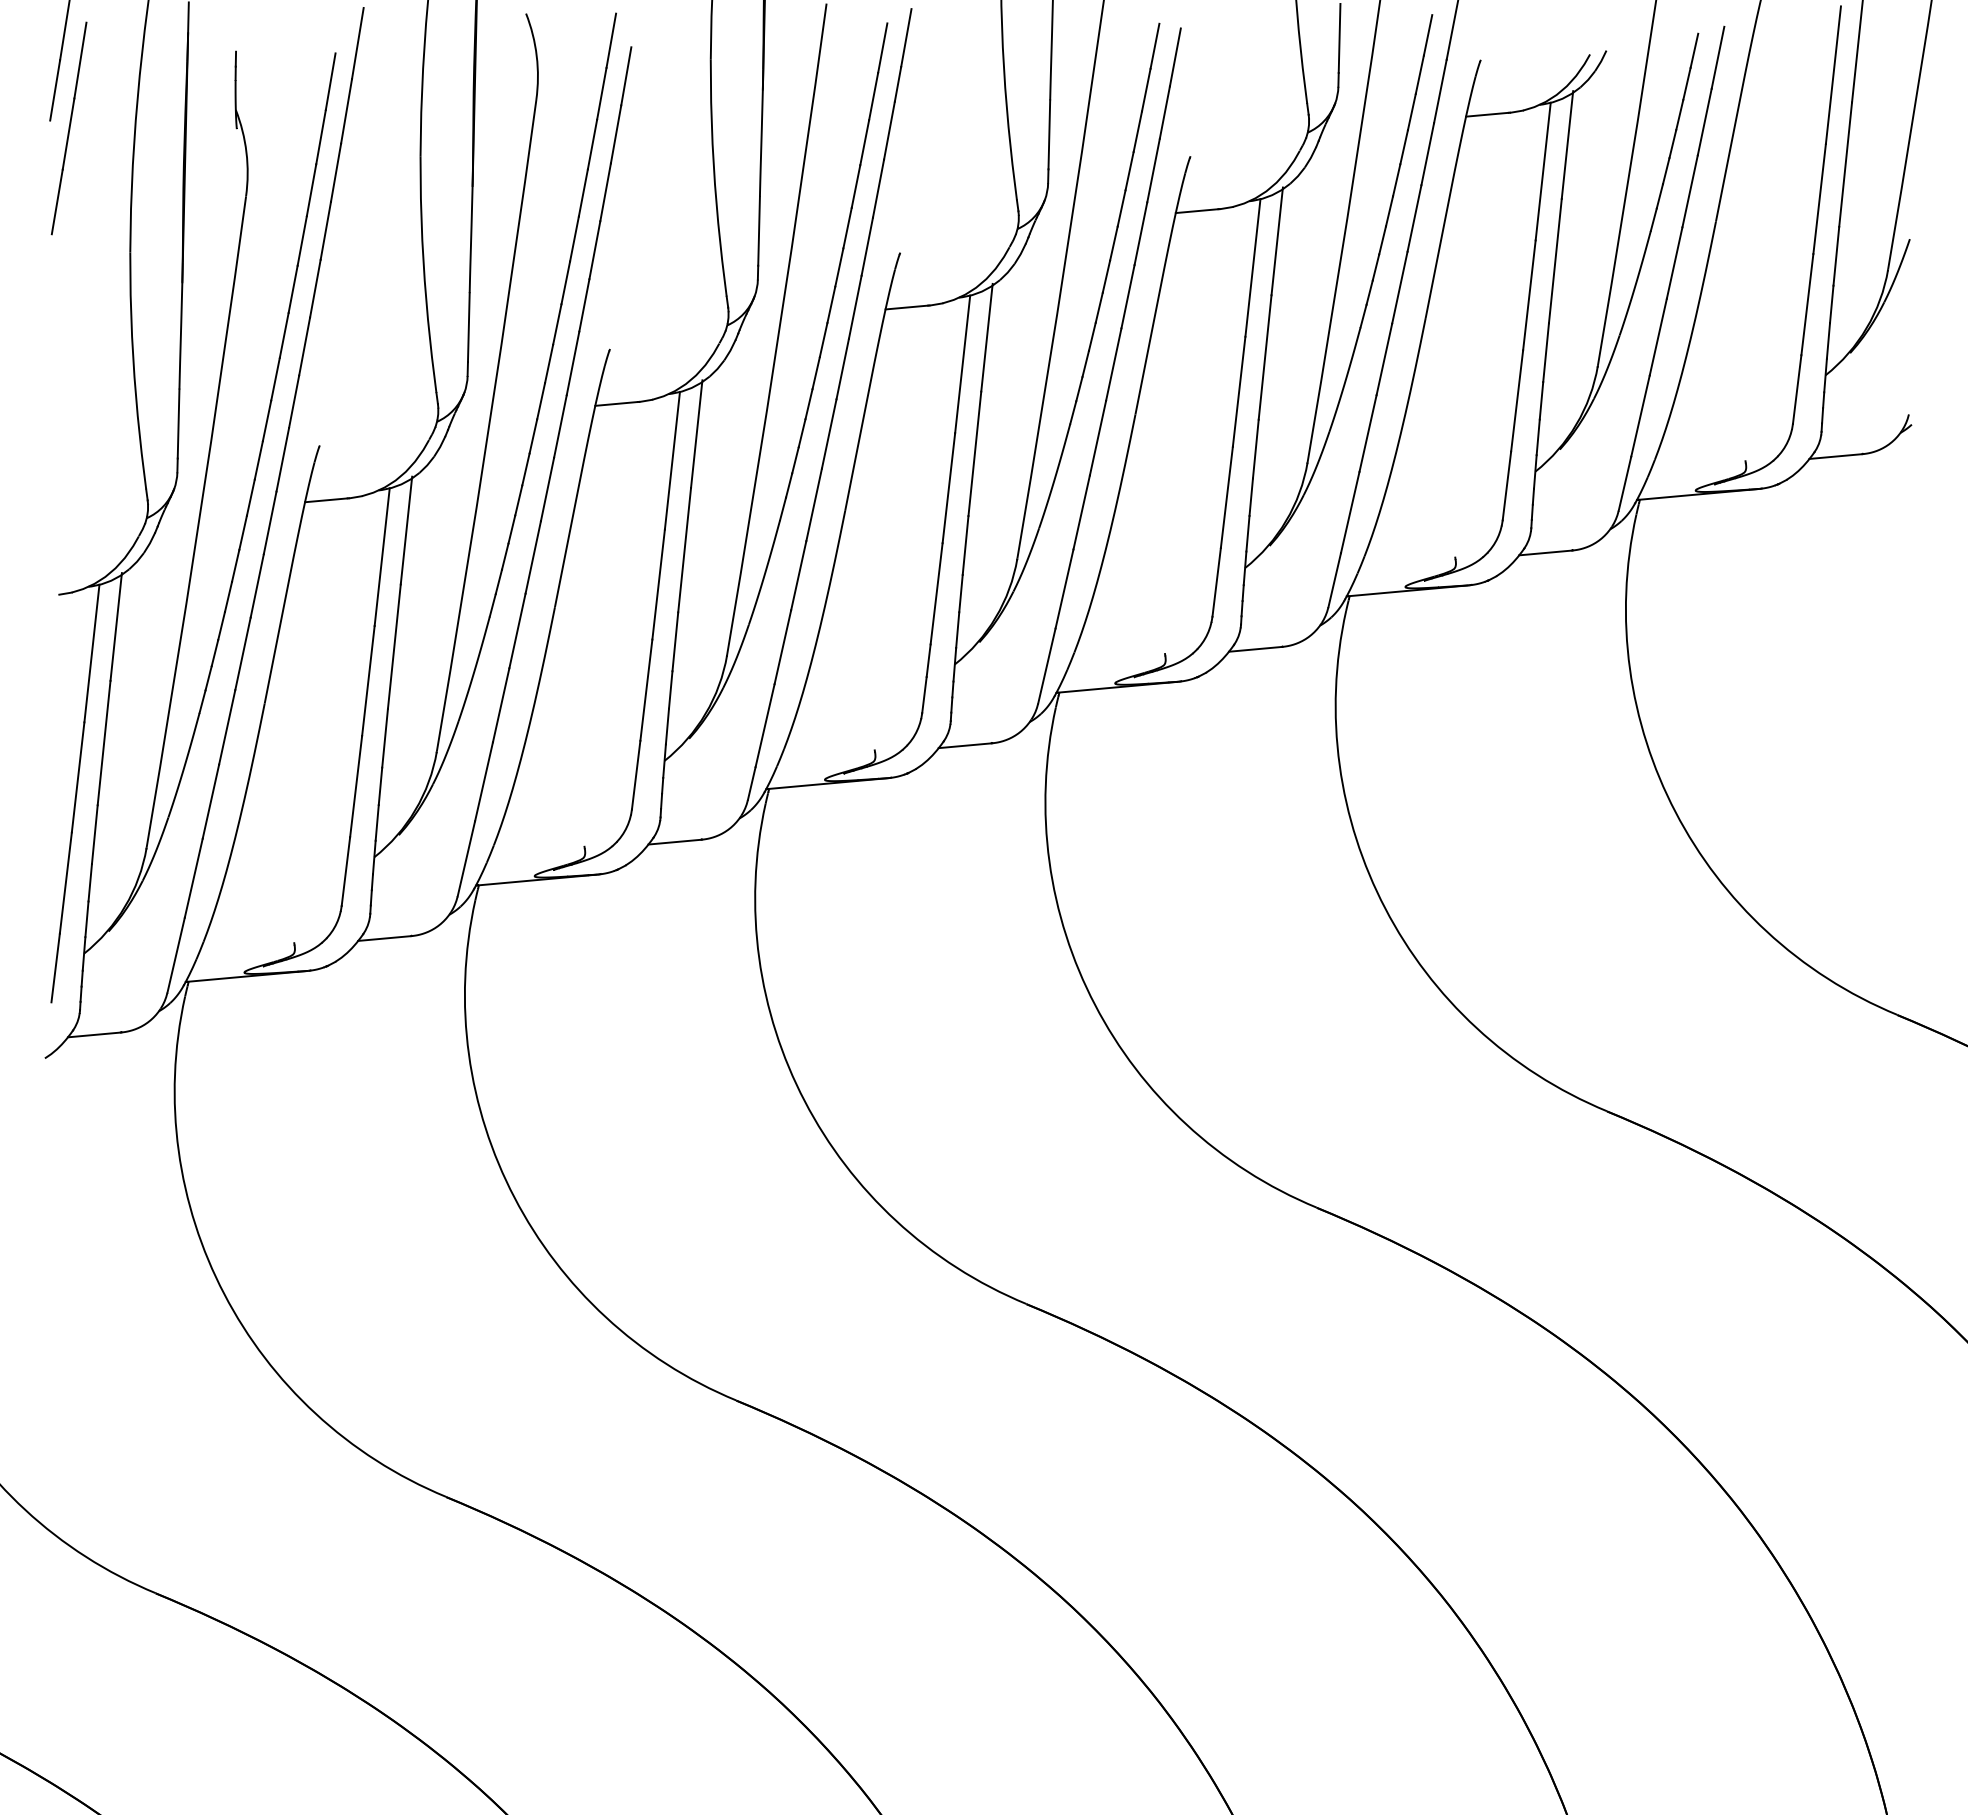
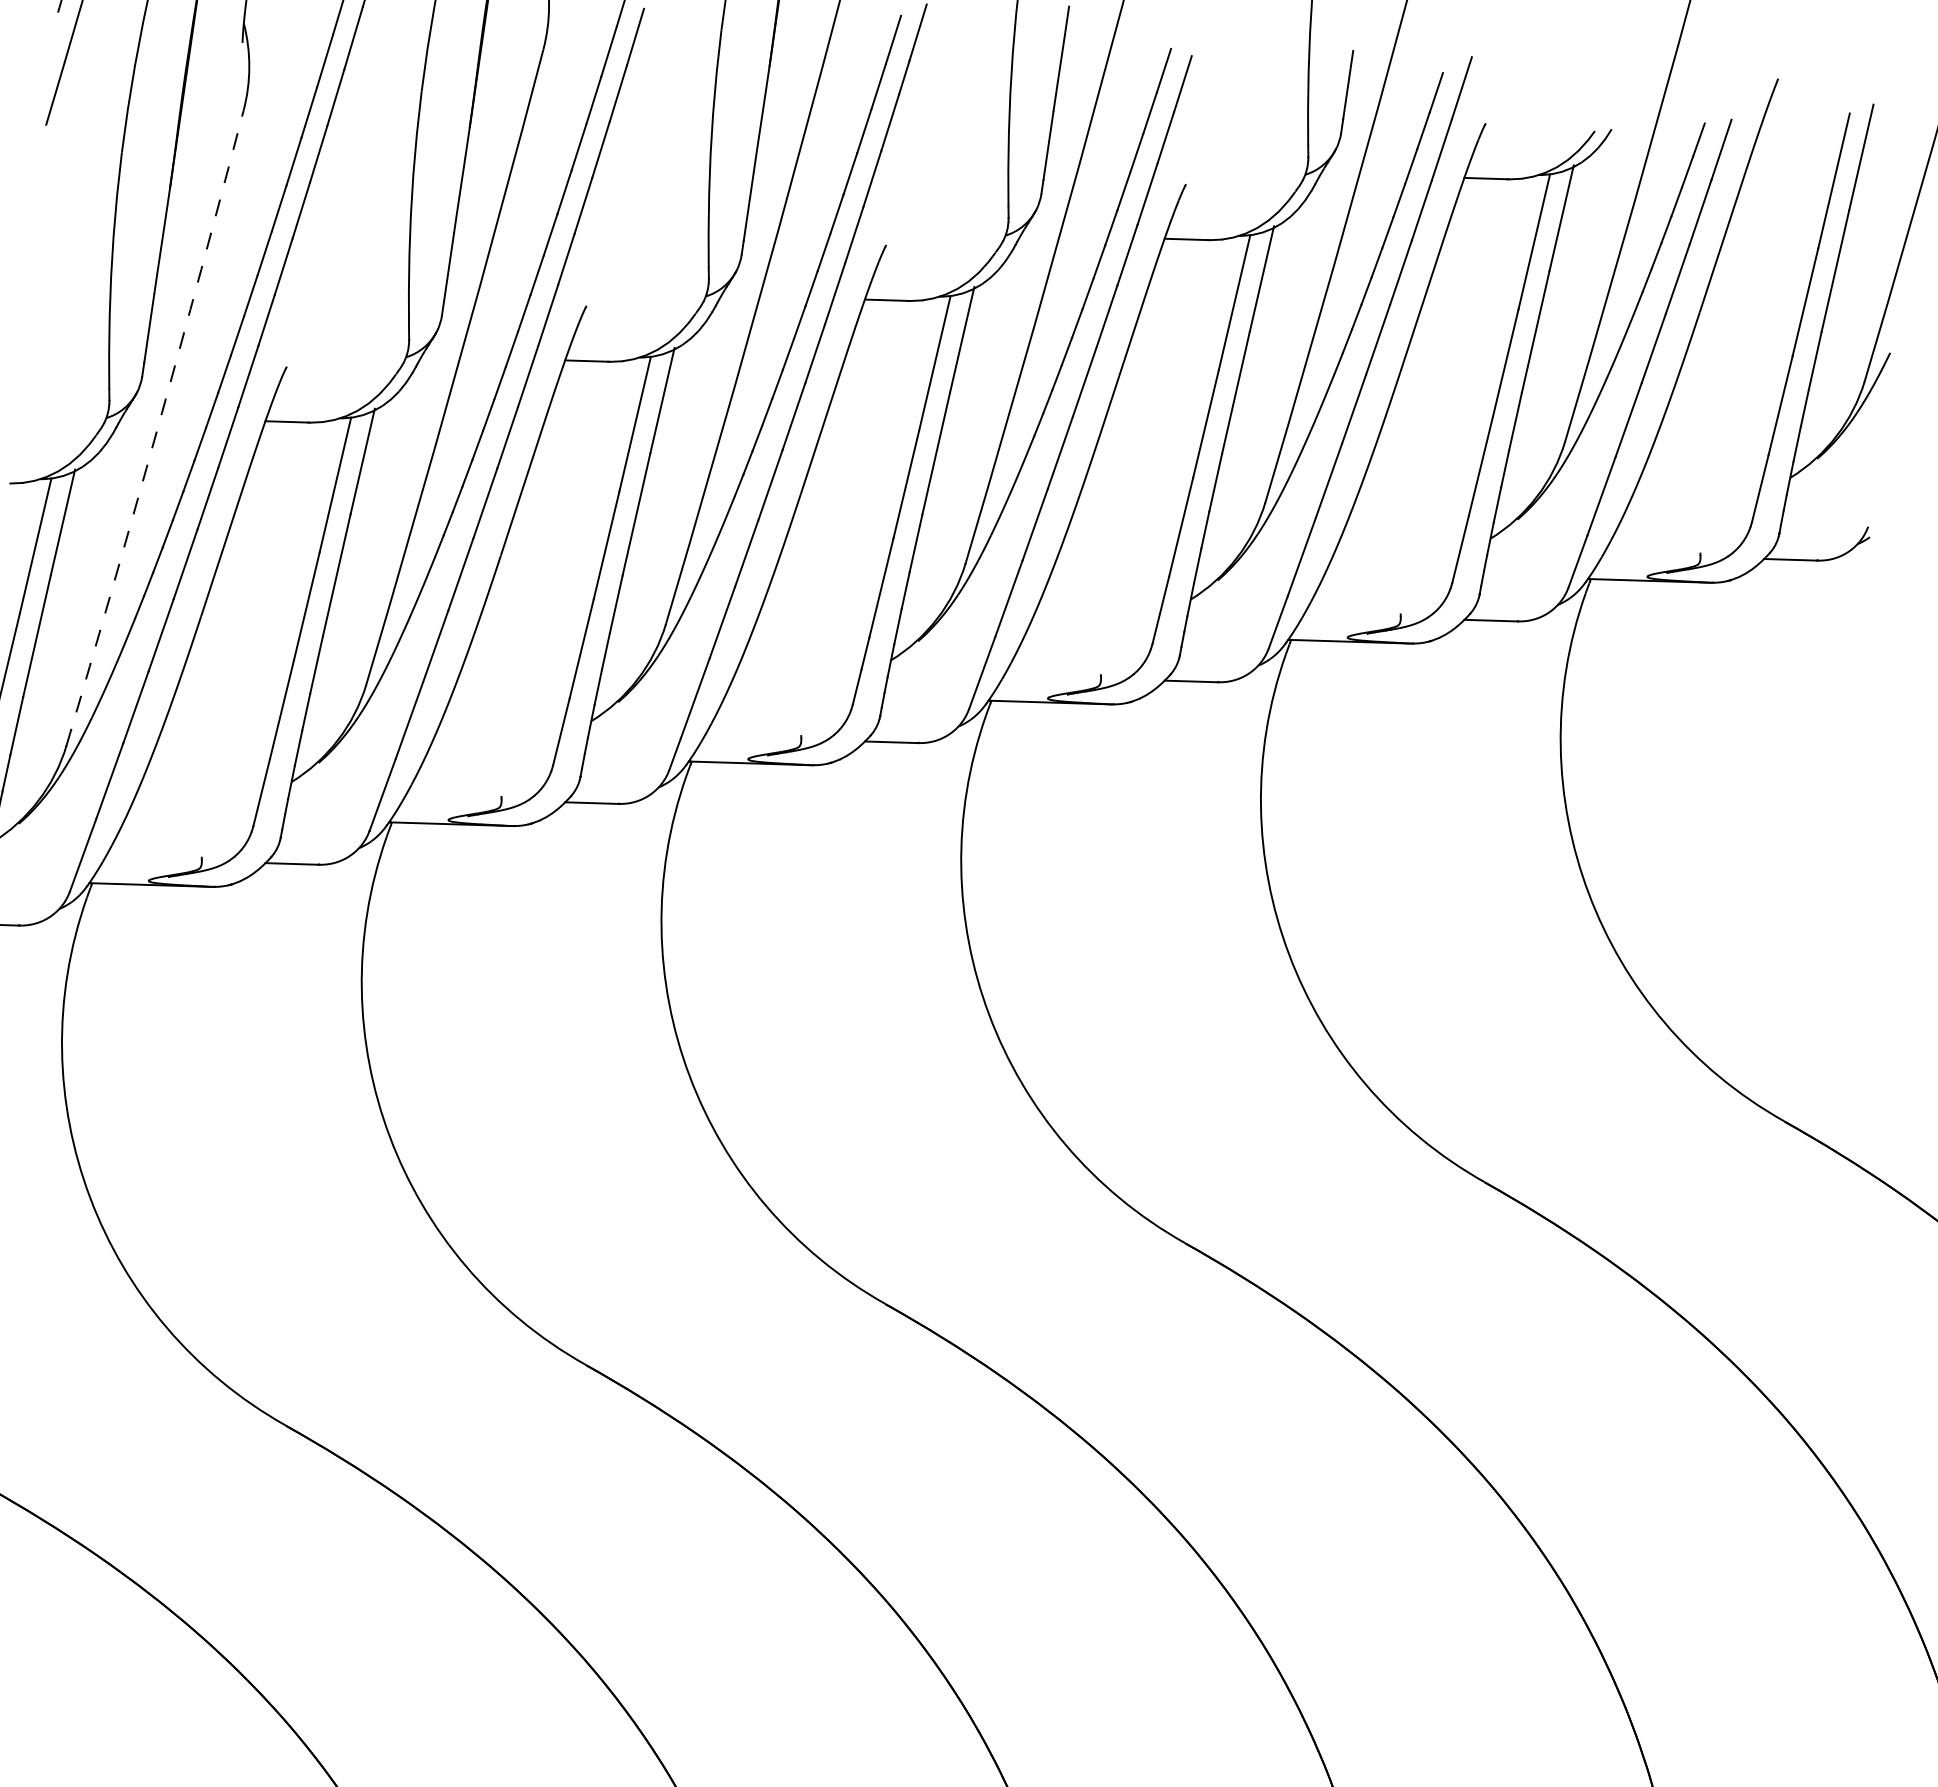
arc: (198, 522) -> (157, 428), solid -> dashed

